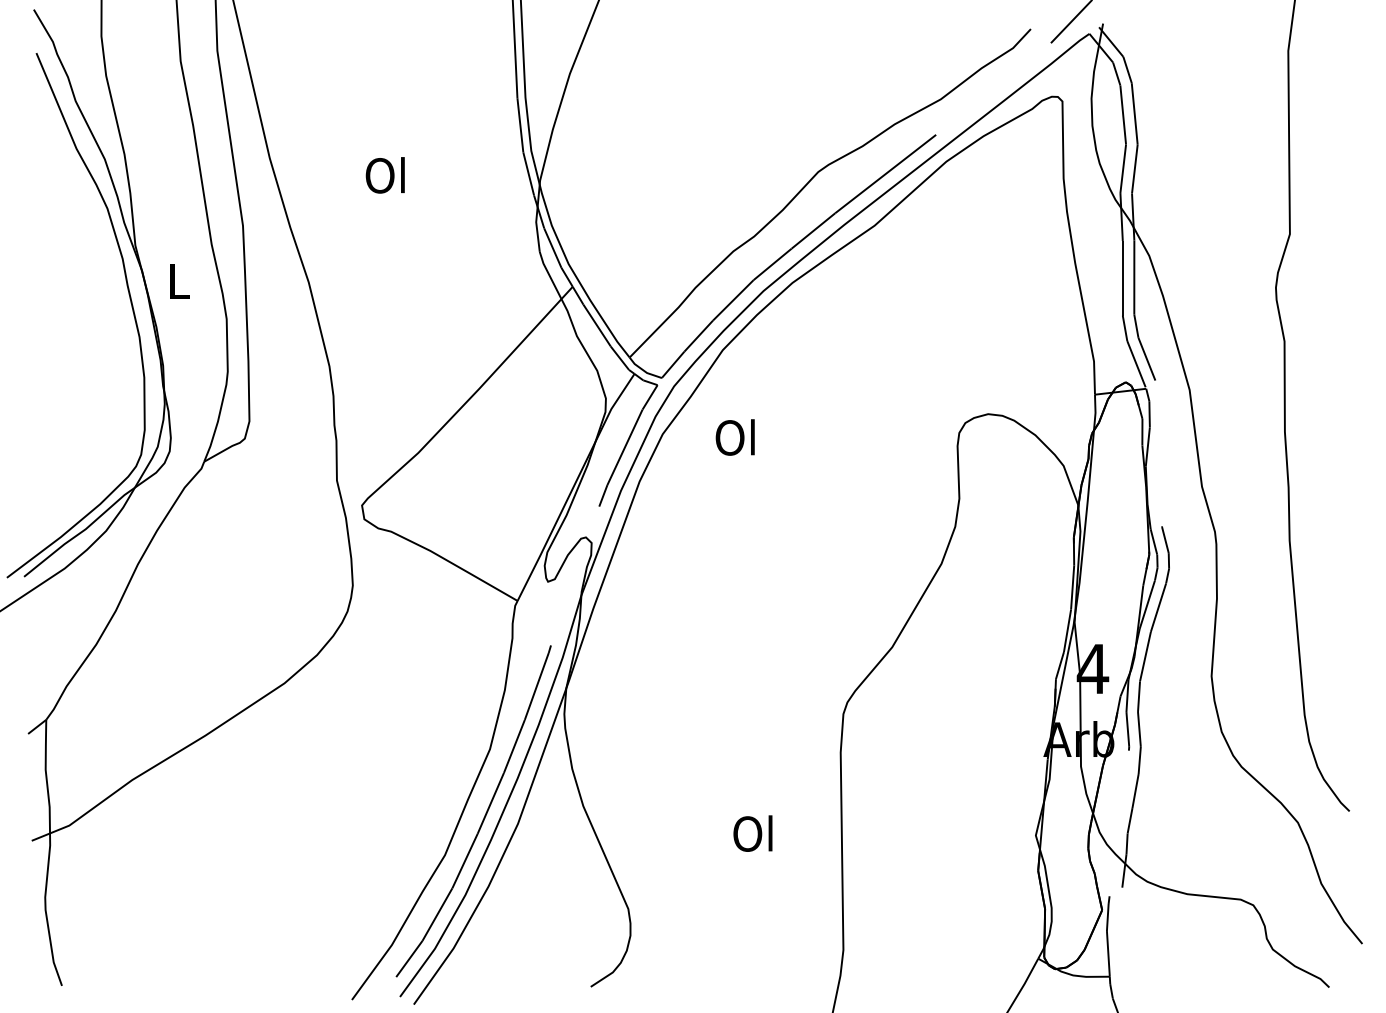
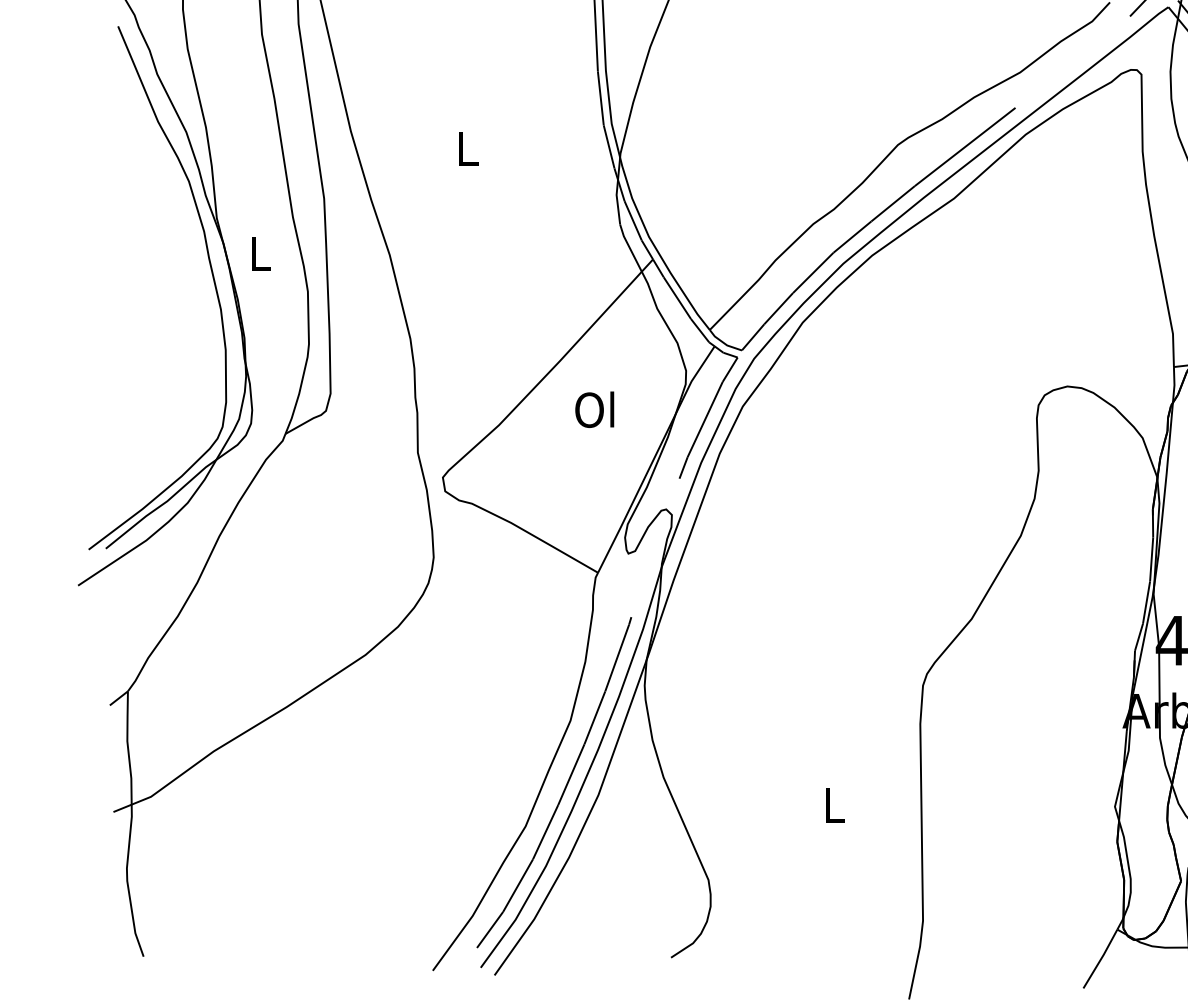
text: (384, 175) -> (465, 148), Ol -> L
text: (734, 437) -> (593, 409), moved
text: (752, 833) -> (832, 804), Ol -> L

